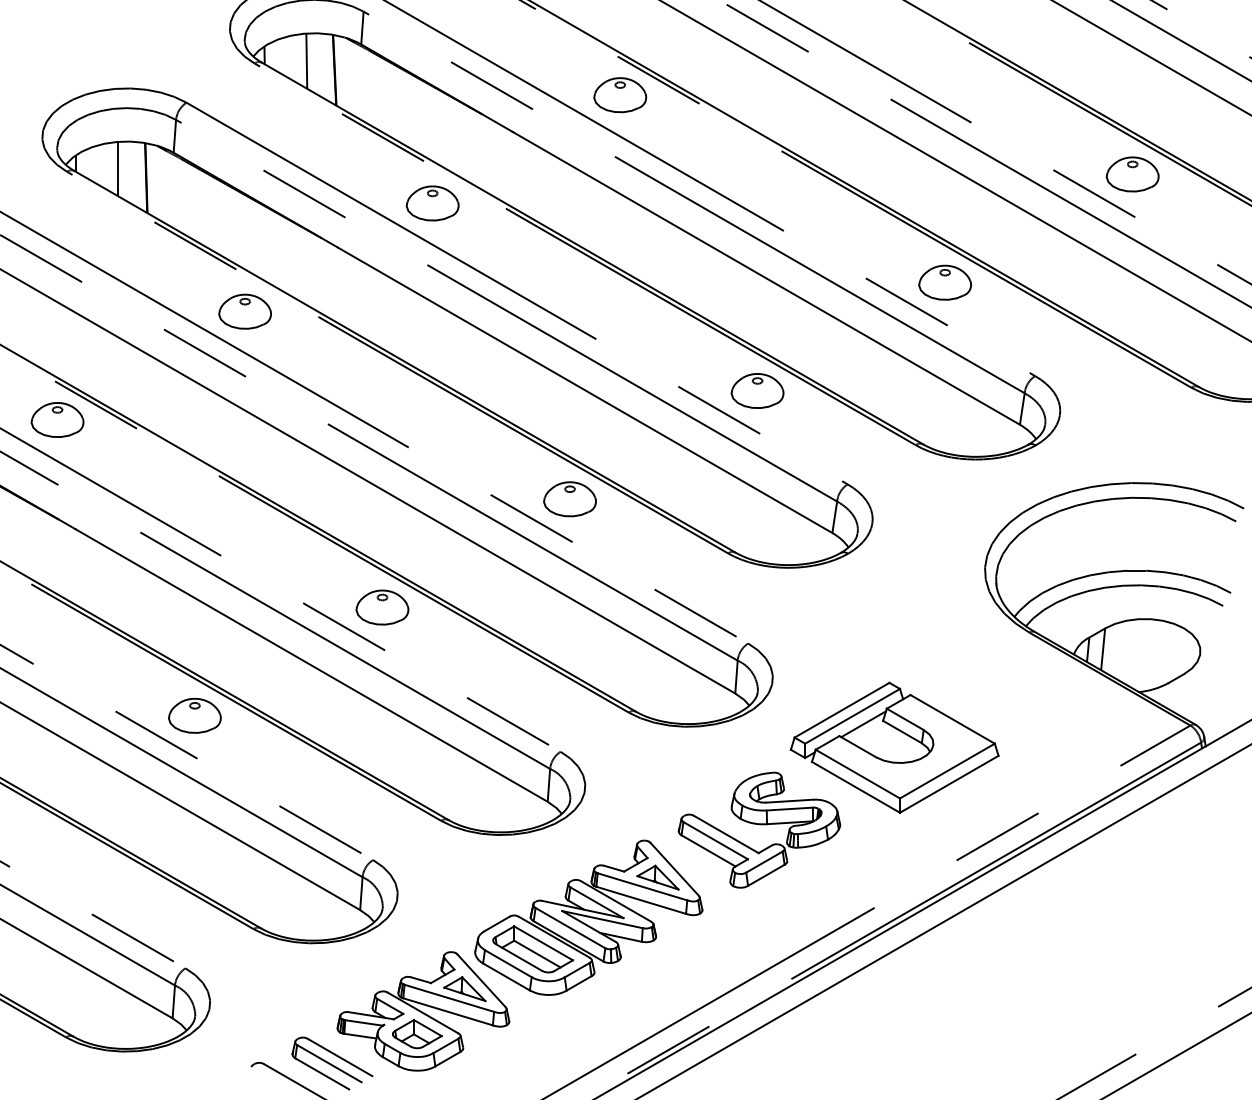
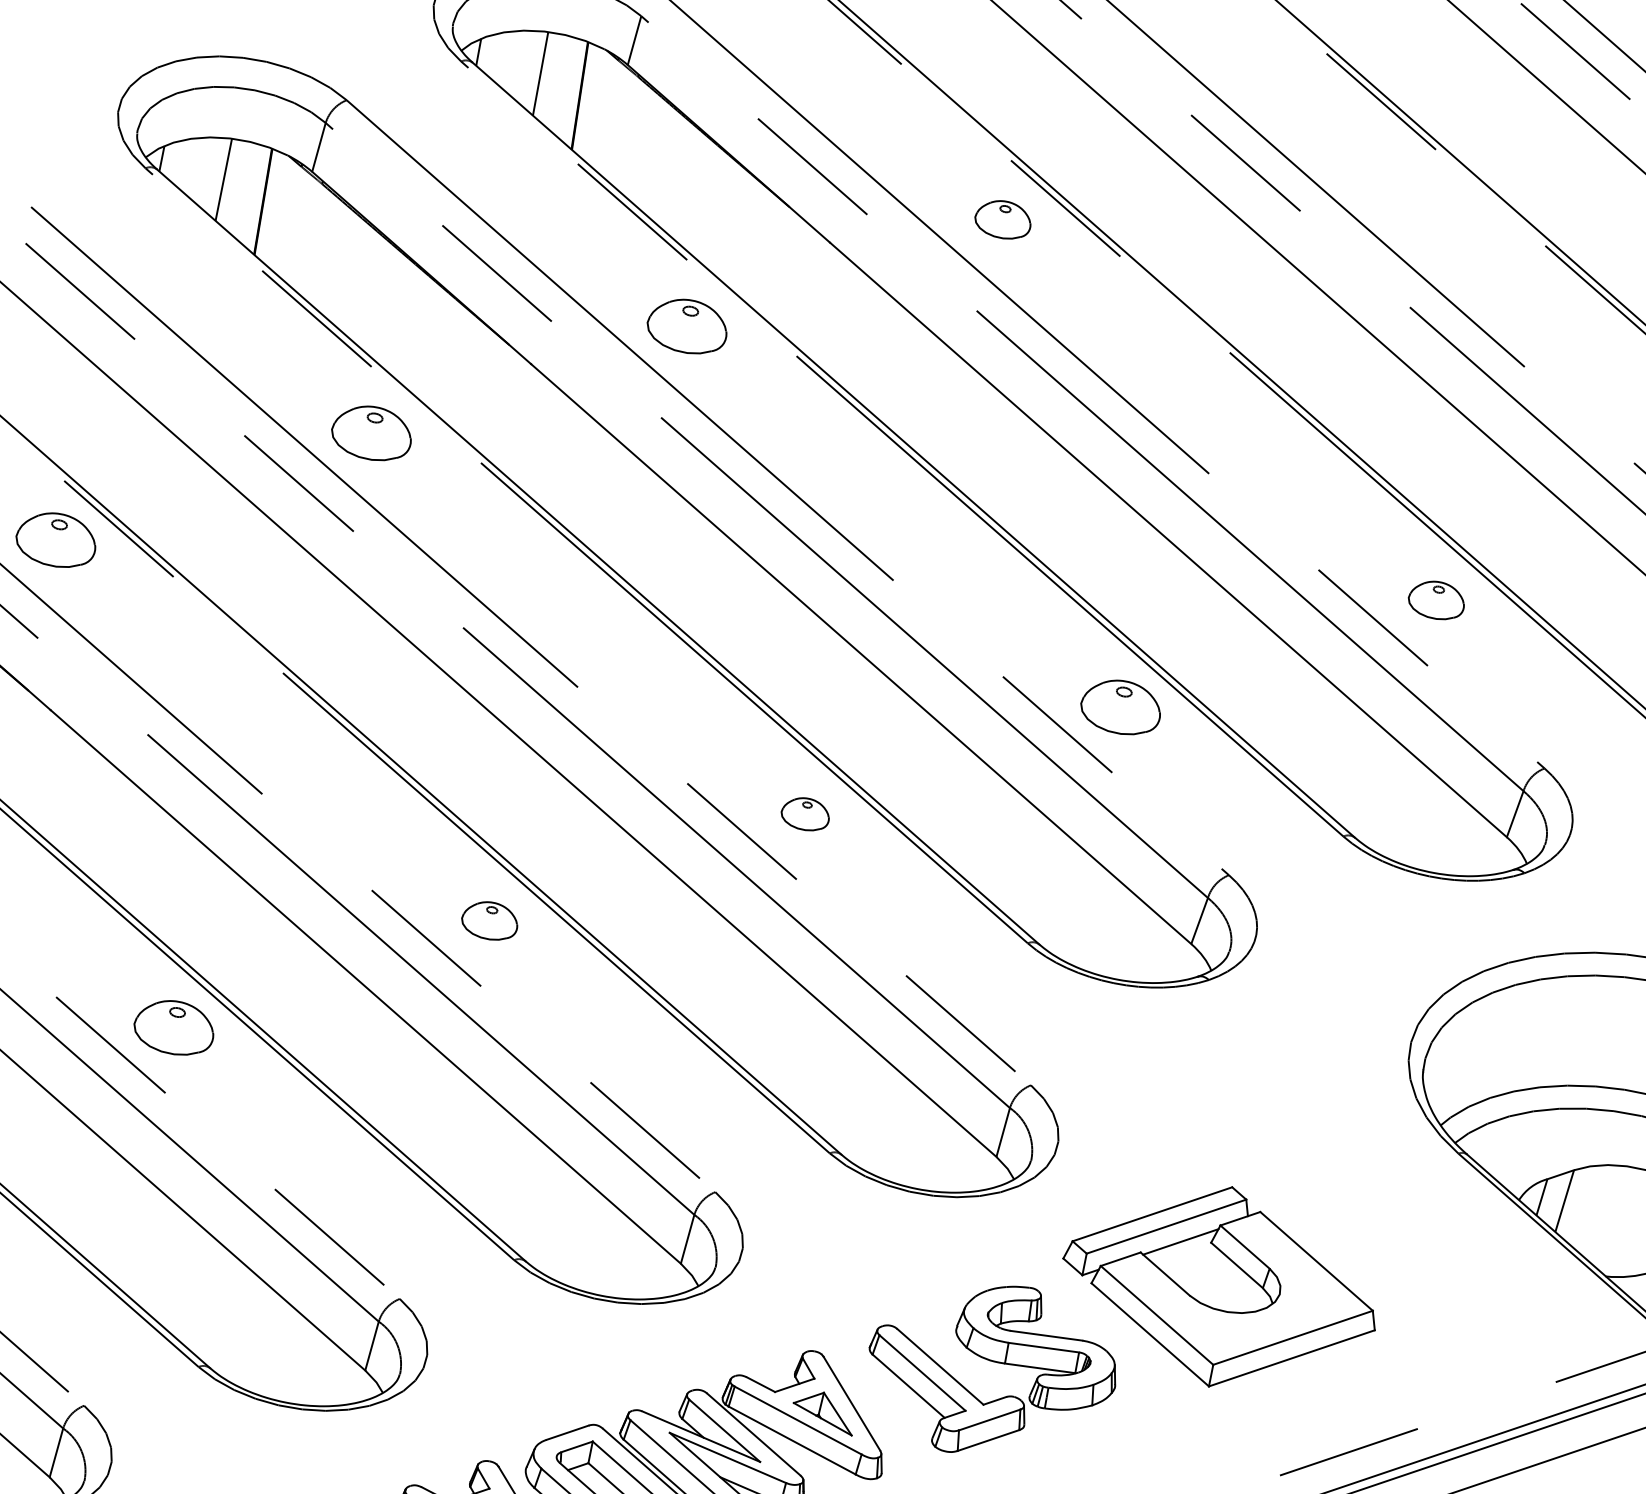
part: (620, 95) -> (1003, 220), size x0.7
part: (944, 282) -> (1435, 599), size x0.7
part: (569, 499) -> (804, 814), size x0.6
part: (382, 607) -> (490, 920), size x0.7

